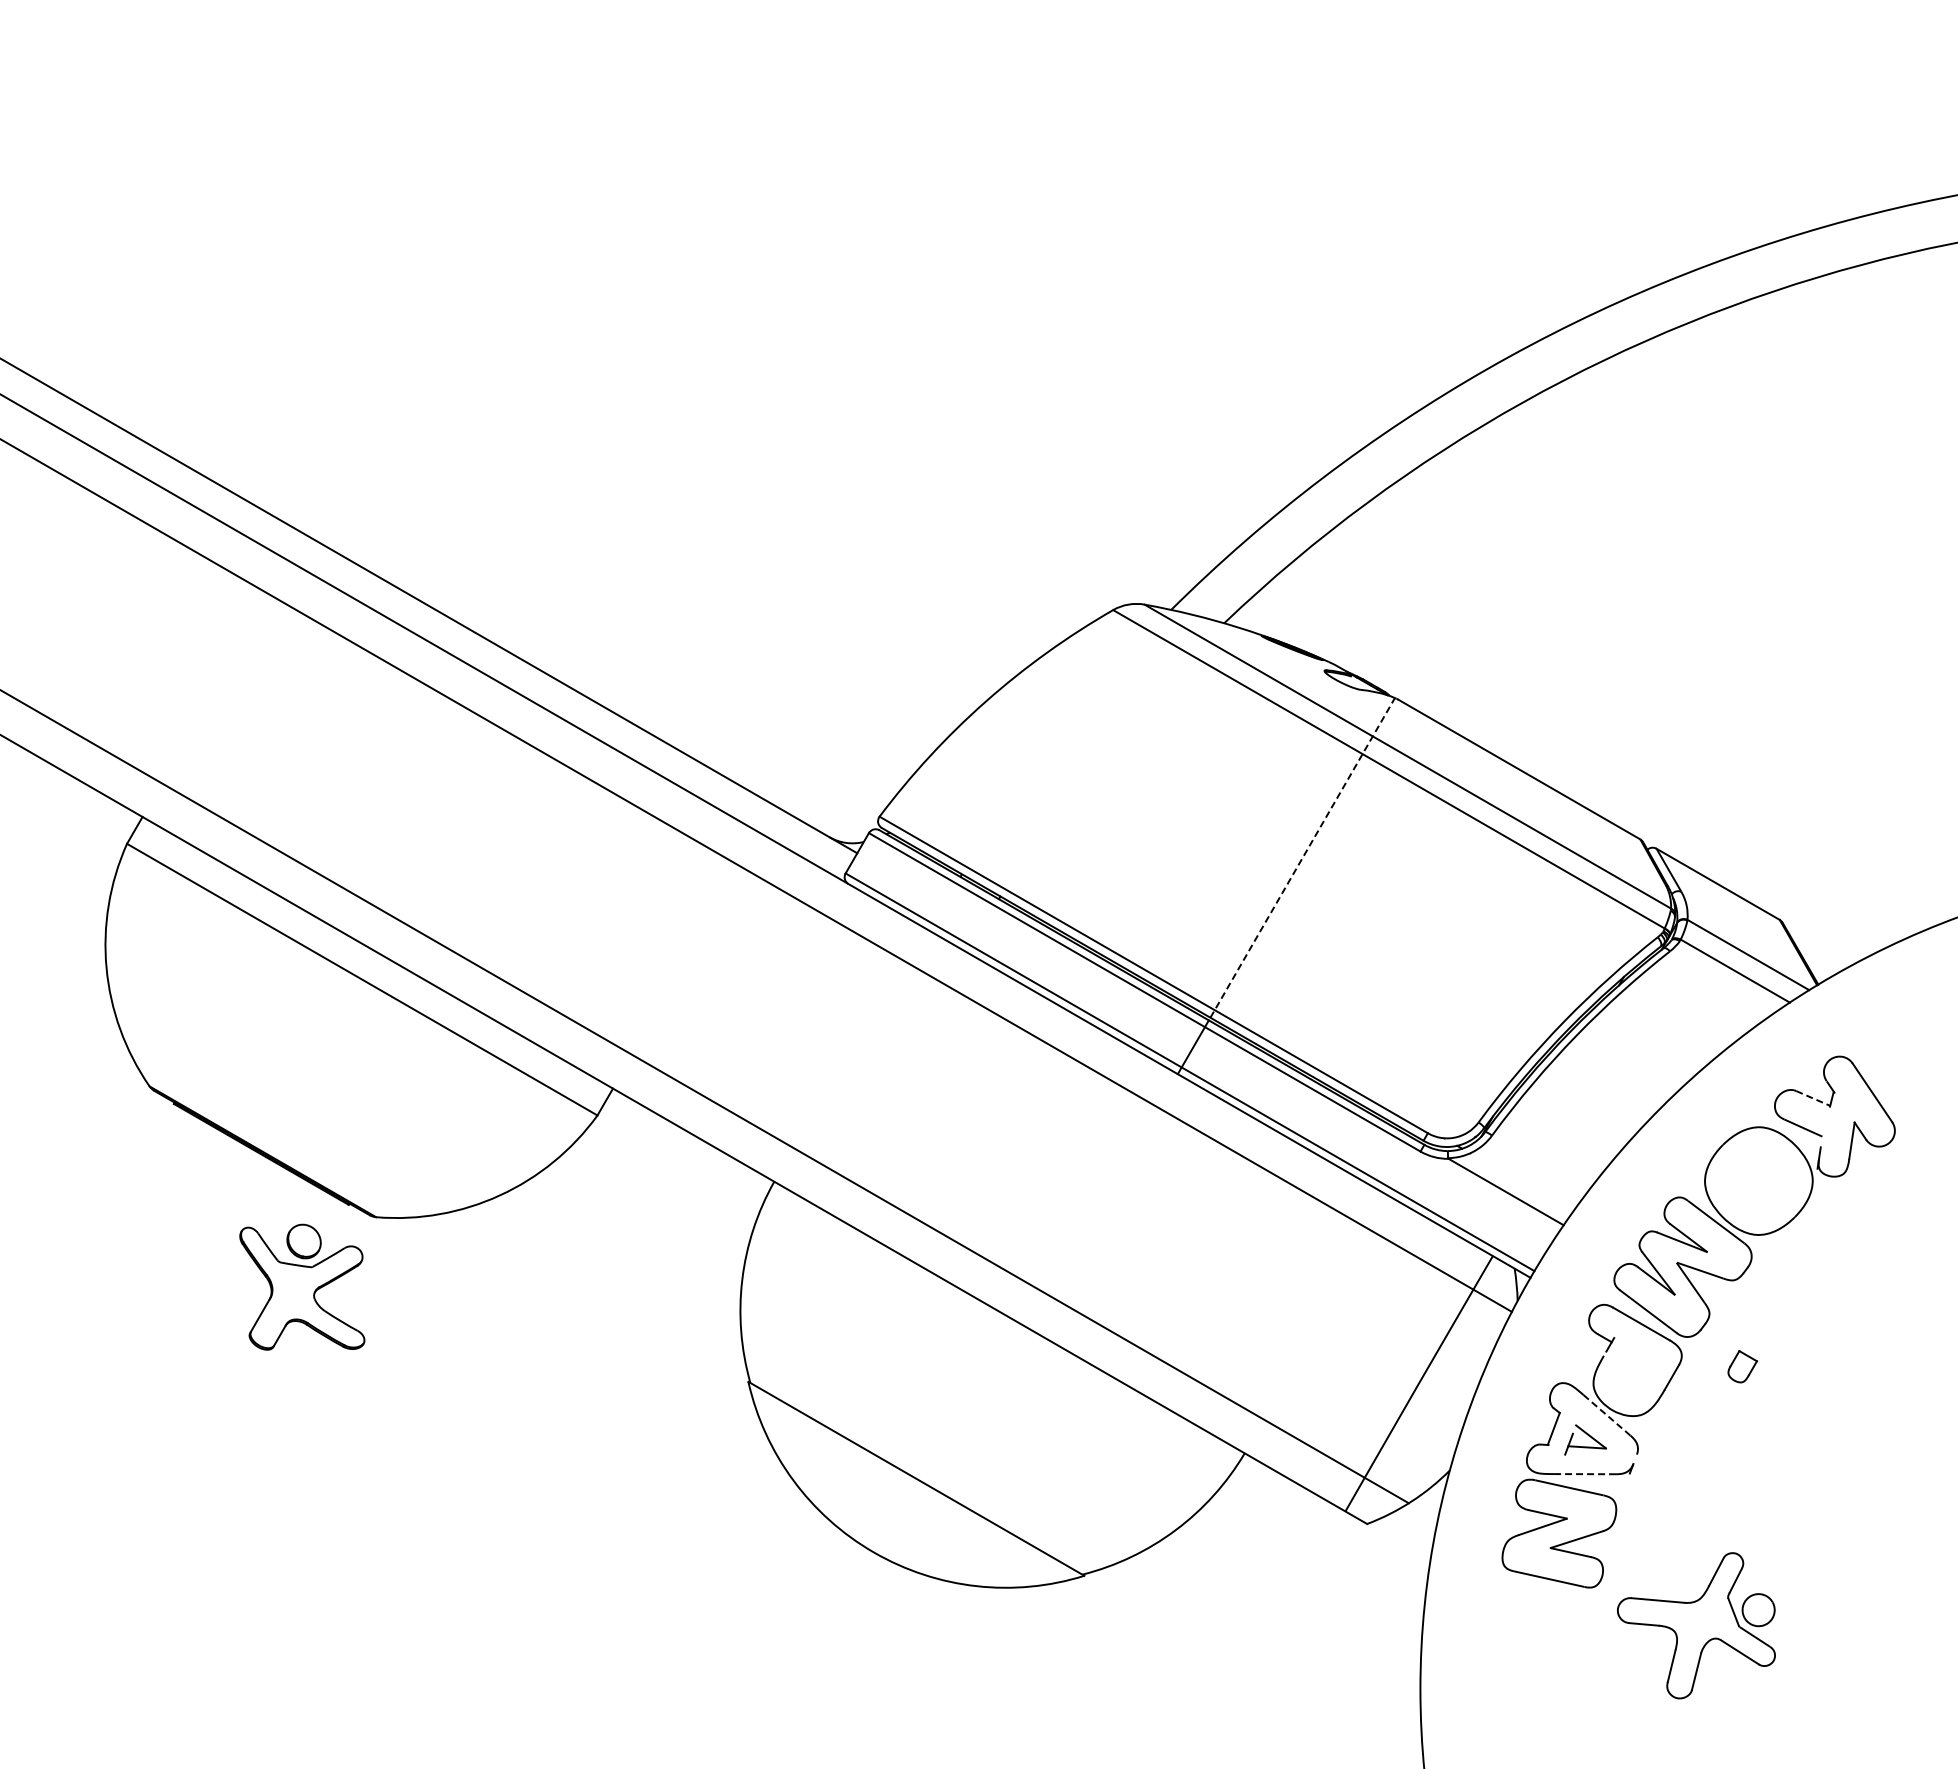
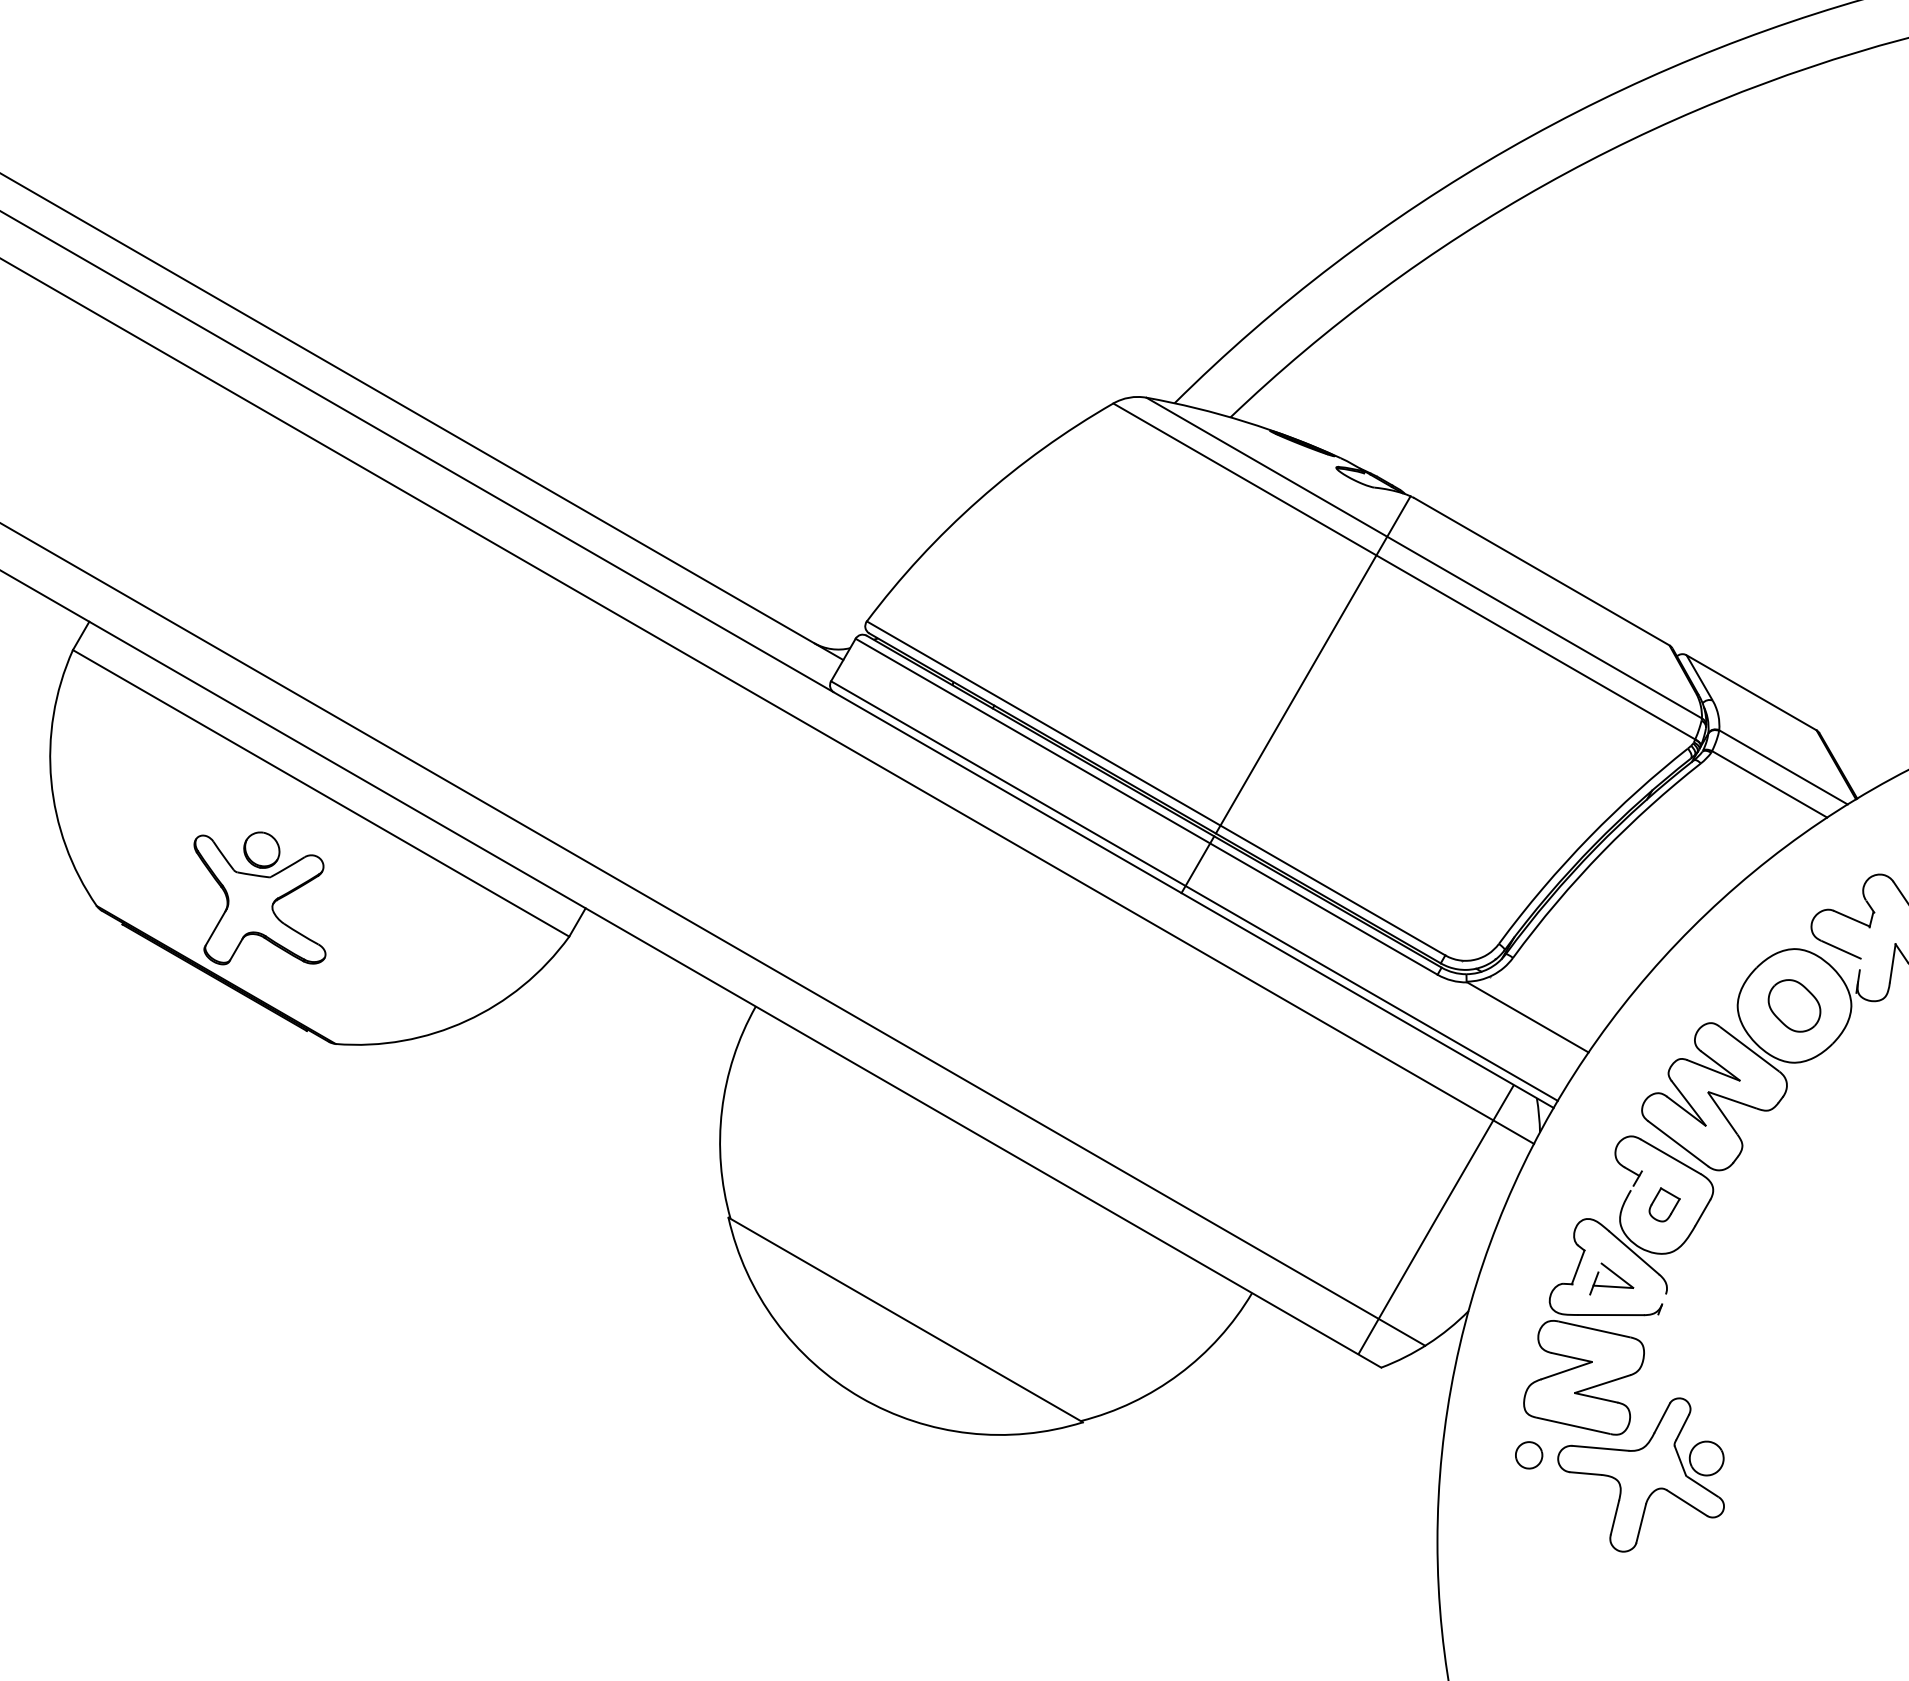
line: (1302, 857) -> (1313, 664), dashed -> solid
line: (1813, 1098) -> (1852, 918), dashed -> solid
part: (1758, 1180) -> (1794, 1005), added
part: (302, 1286) -> (260, 897), moved
part: (1742, 1366) -> (1664, 1204), moved
line: (1607, 1415) -> (1634, 1253), dashed -> solid
line: (1584, 1474) -> (1610, 1315), dashed -> solid
part: (1506, 1606) -> (1528, 1454), added
part: (1696, 1625) -> (1641, 1474), moved

